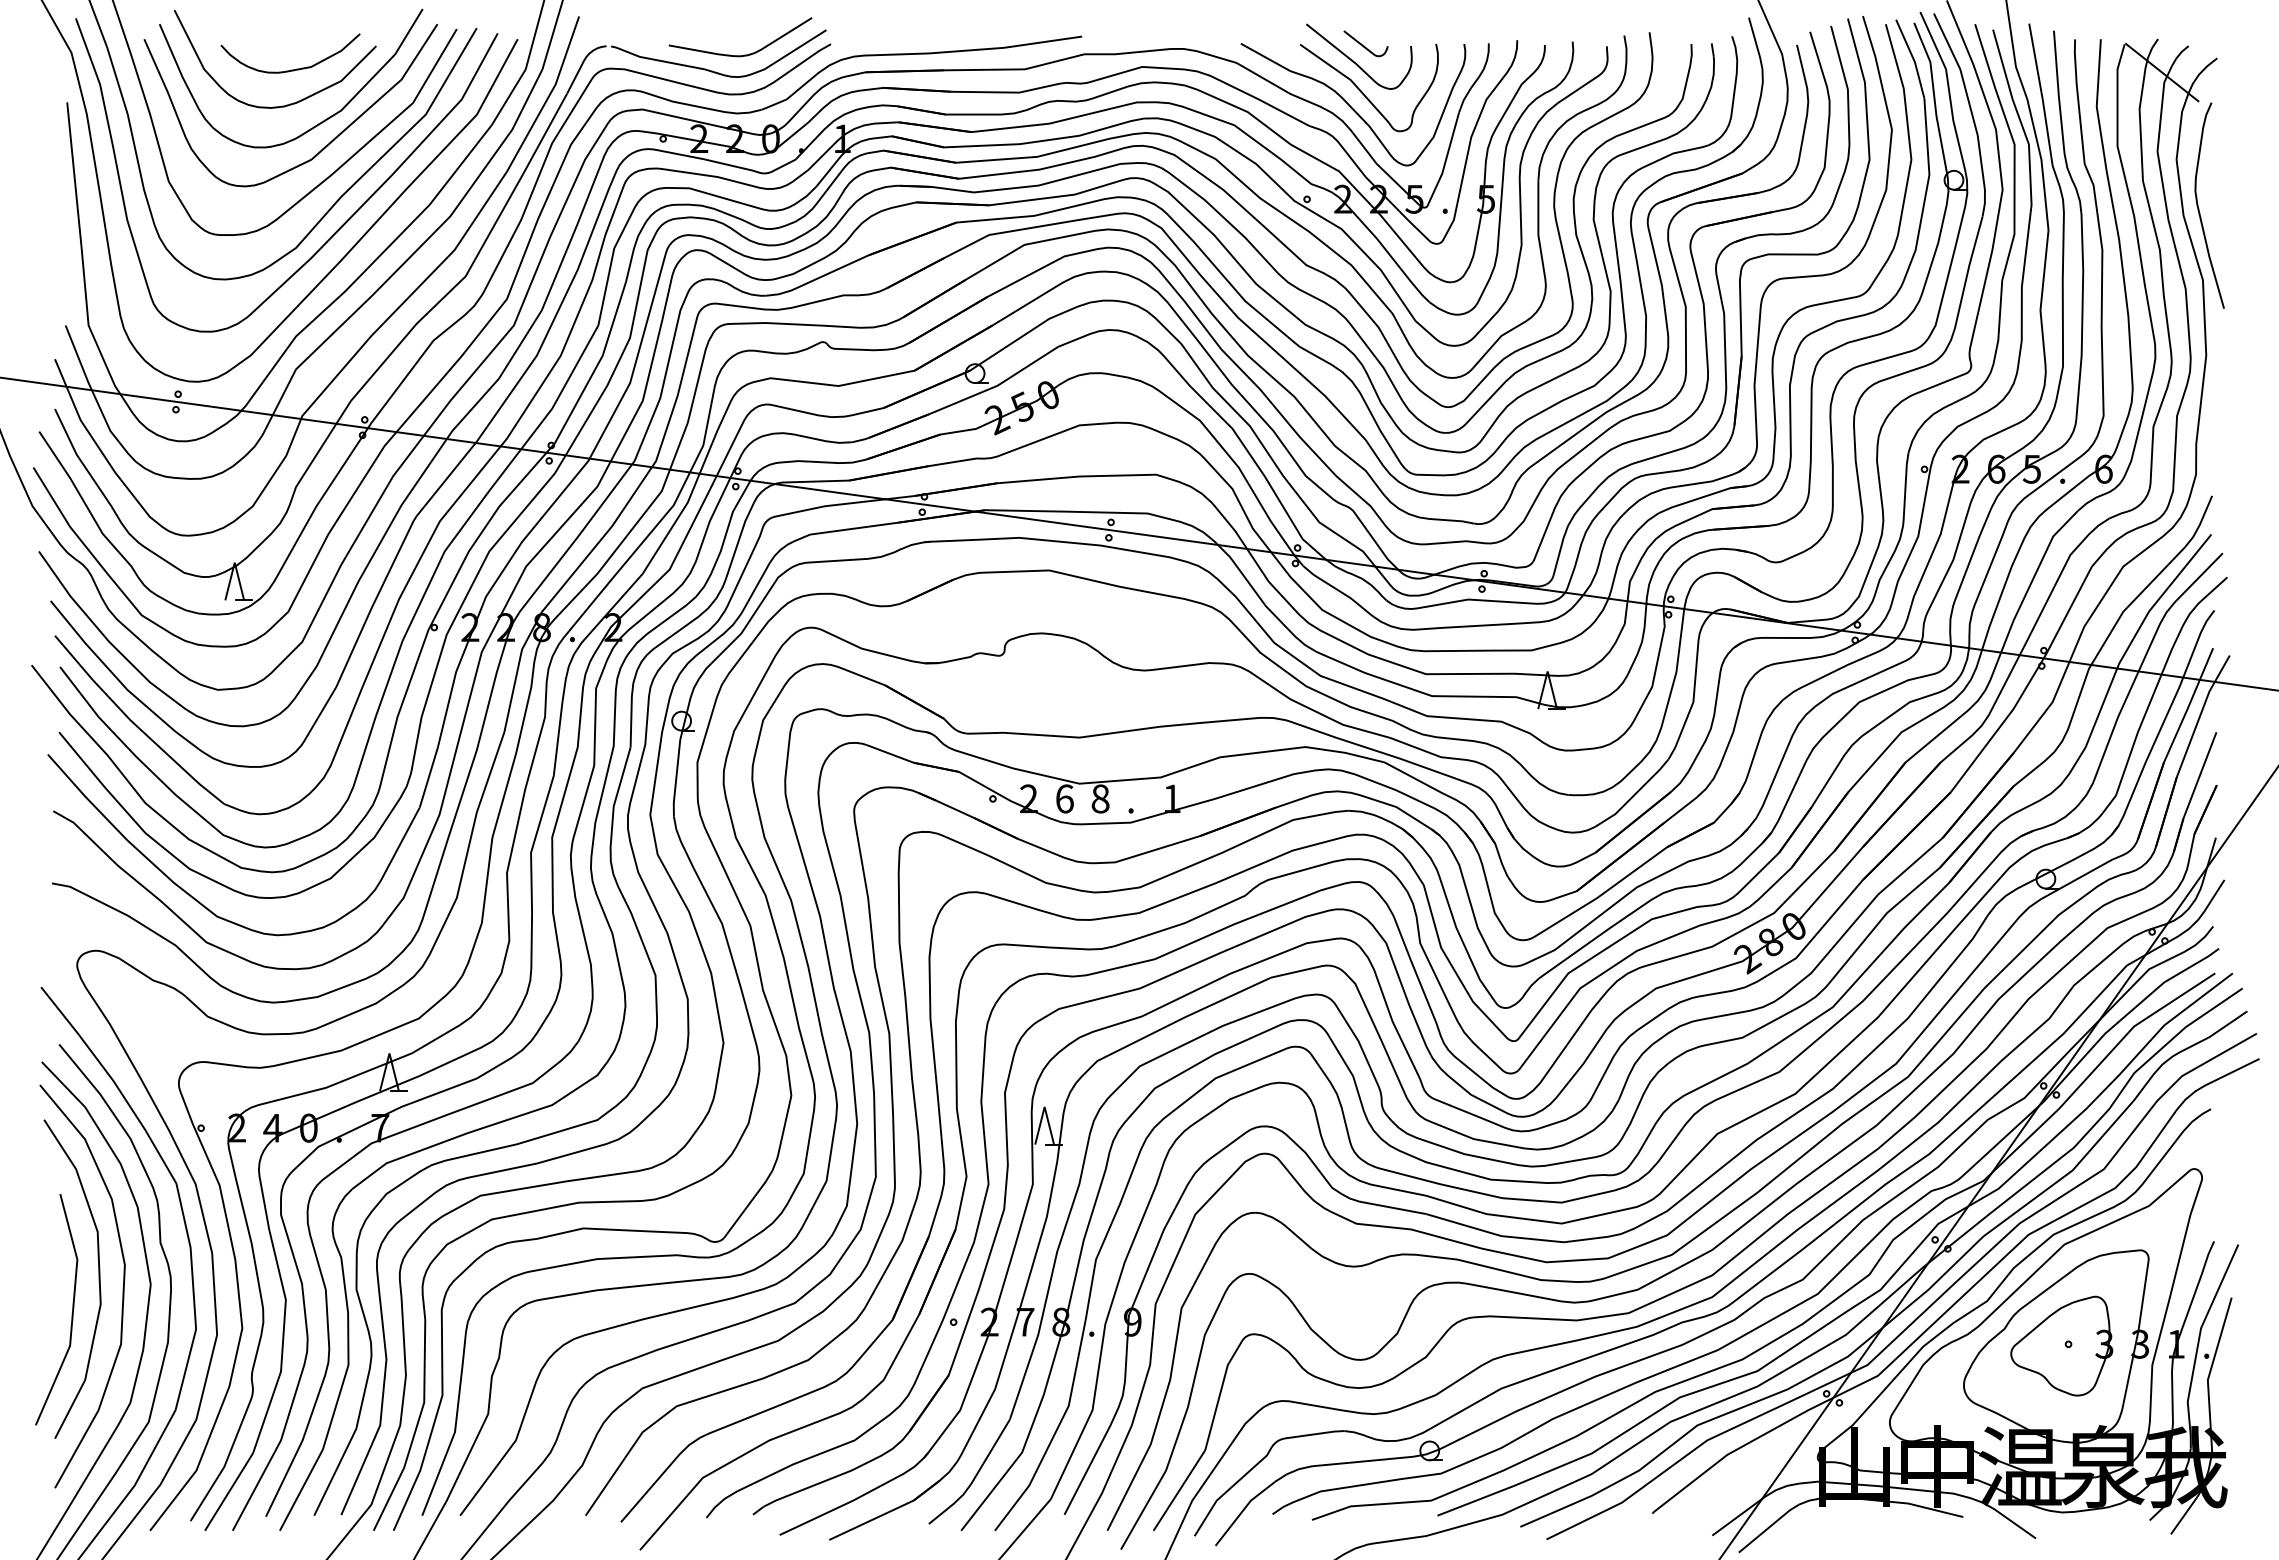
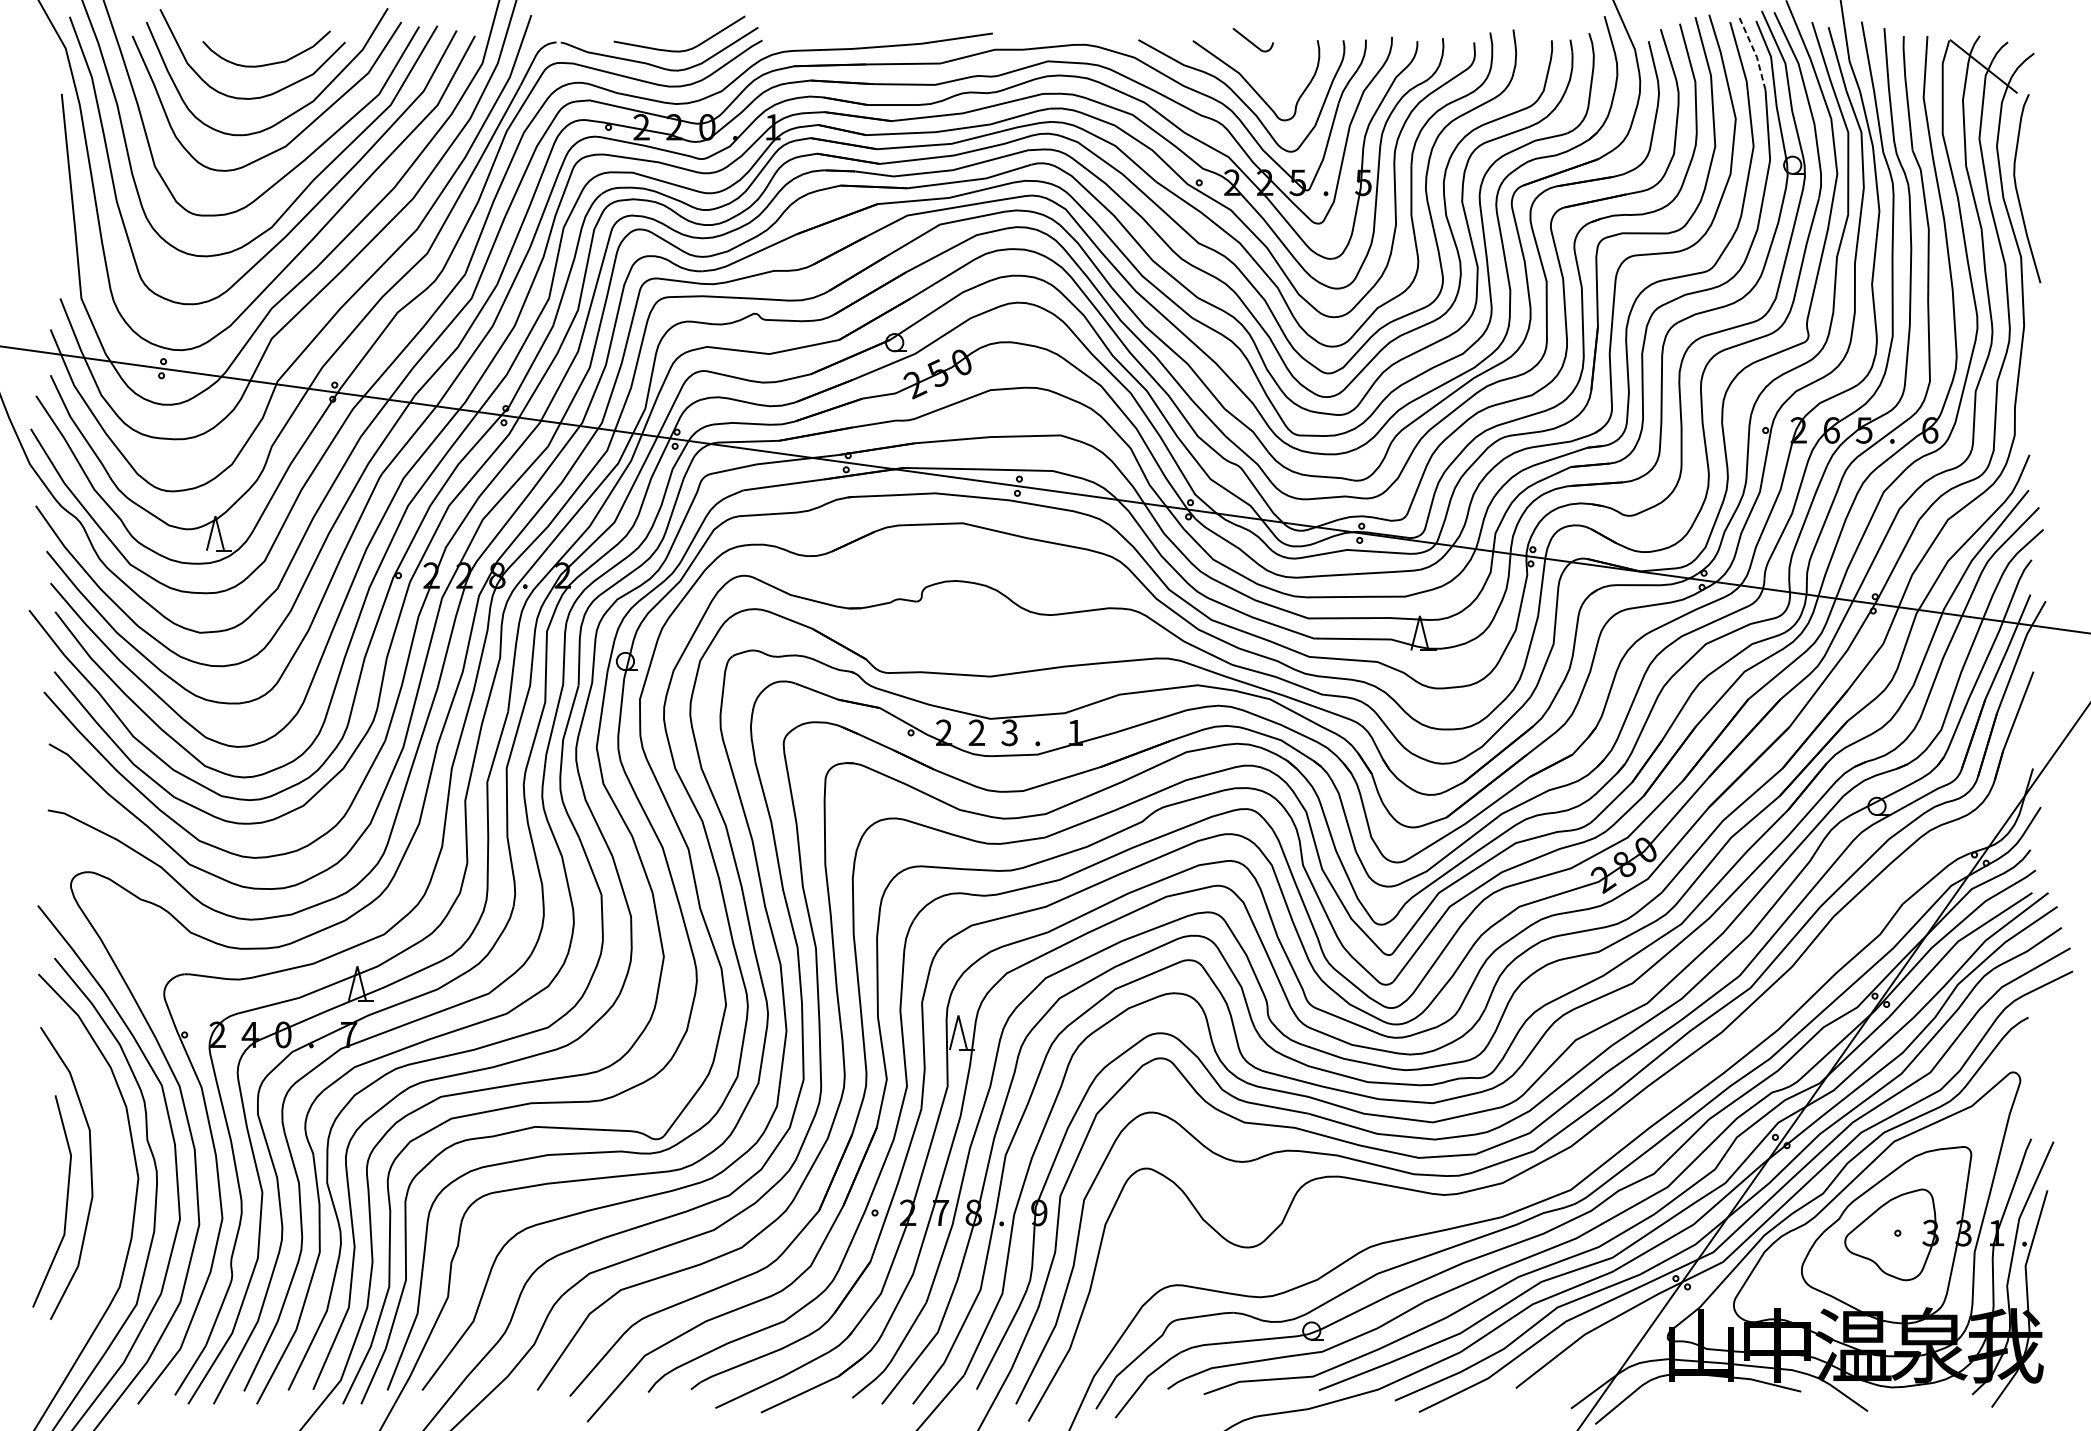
line: (1913, 58) -> (1755, 53), solid -> dashed
curve: (1354, 61) -> (1242, 56), removed
text: (1064, 798) -> (976, 732), 6 -> 2
text: (1100, 798) -> (1009, 732), 8 -> 3
part: (1754, 1239) -> (1609, 1137), removed
curve: (122, 1287) -> (112, 1181), removed

